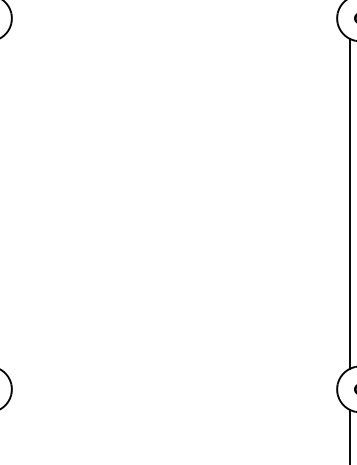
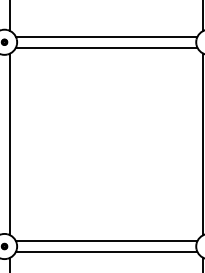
line: (174, 7) -> (106, 36), added
line: (174, 27) -> (106, 47), added
line: (174, 380) -> (106, 241), added
line: (174, 398) -> (106, 251), added

